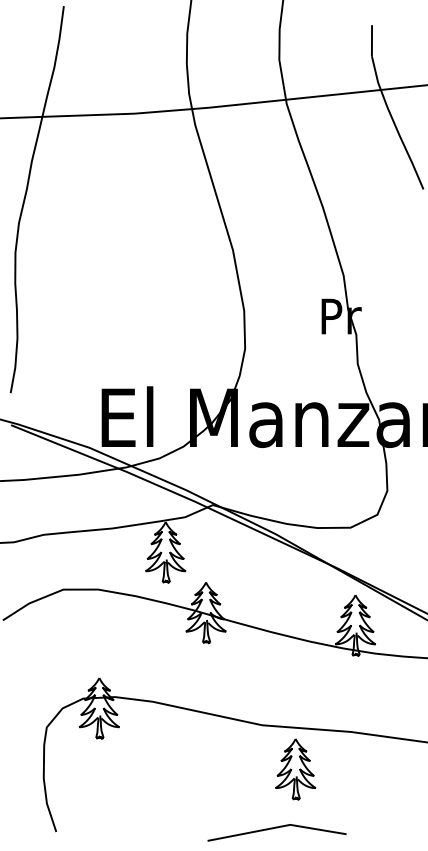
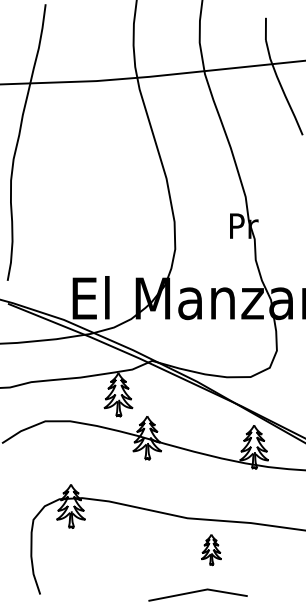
part: (295, 769) -> (211, 549), size x0.7

